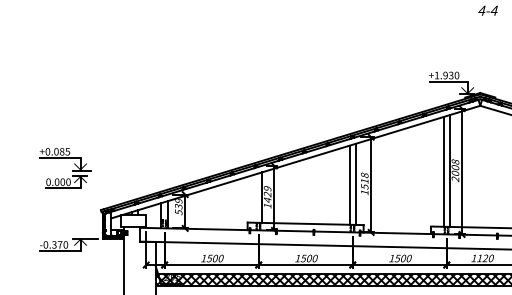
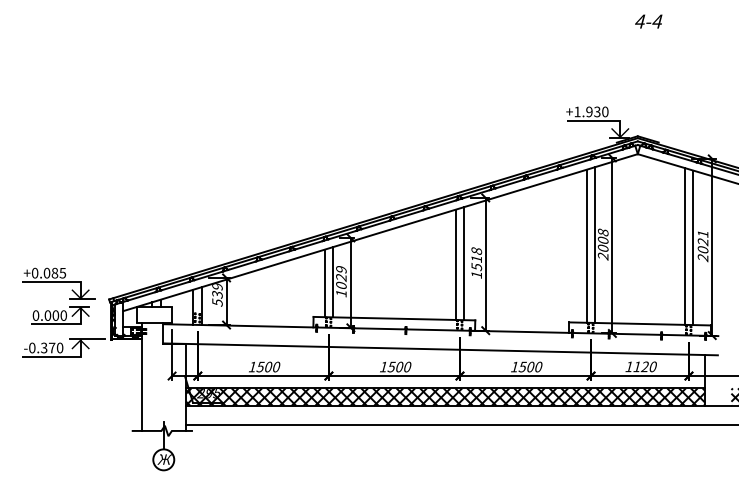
part: (72, 169) -> (69, 298), moved
line: (255, 198) -> (324, 283), added
text: (267, 200) -> (341, 285), 1429 -> 1029

